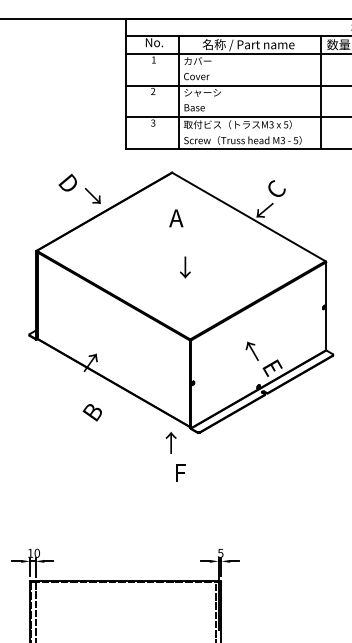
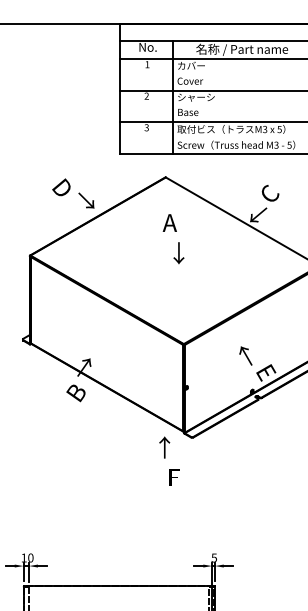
text: (185, 267) -> (179, 253), moved
text: (91, 412) -> (75, 393), moved

